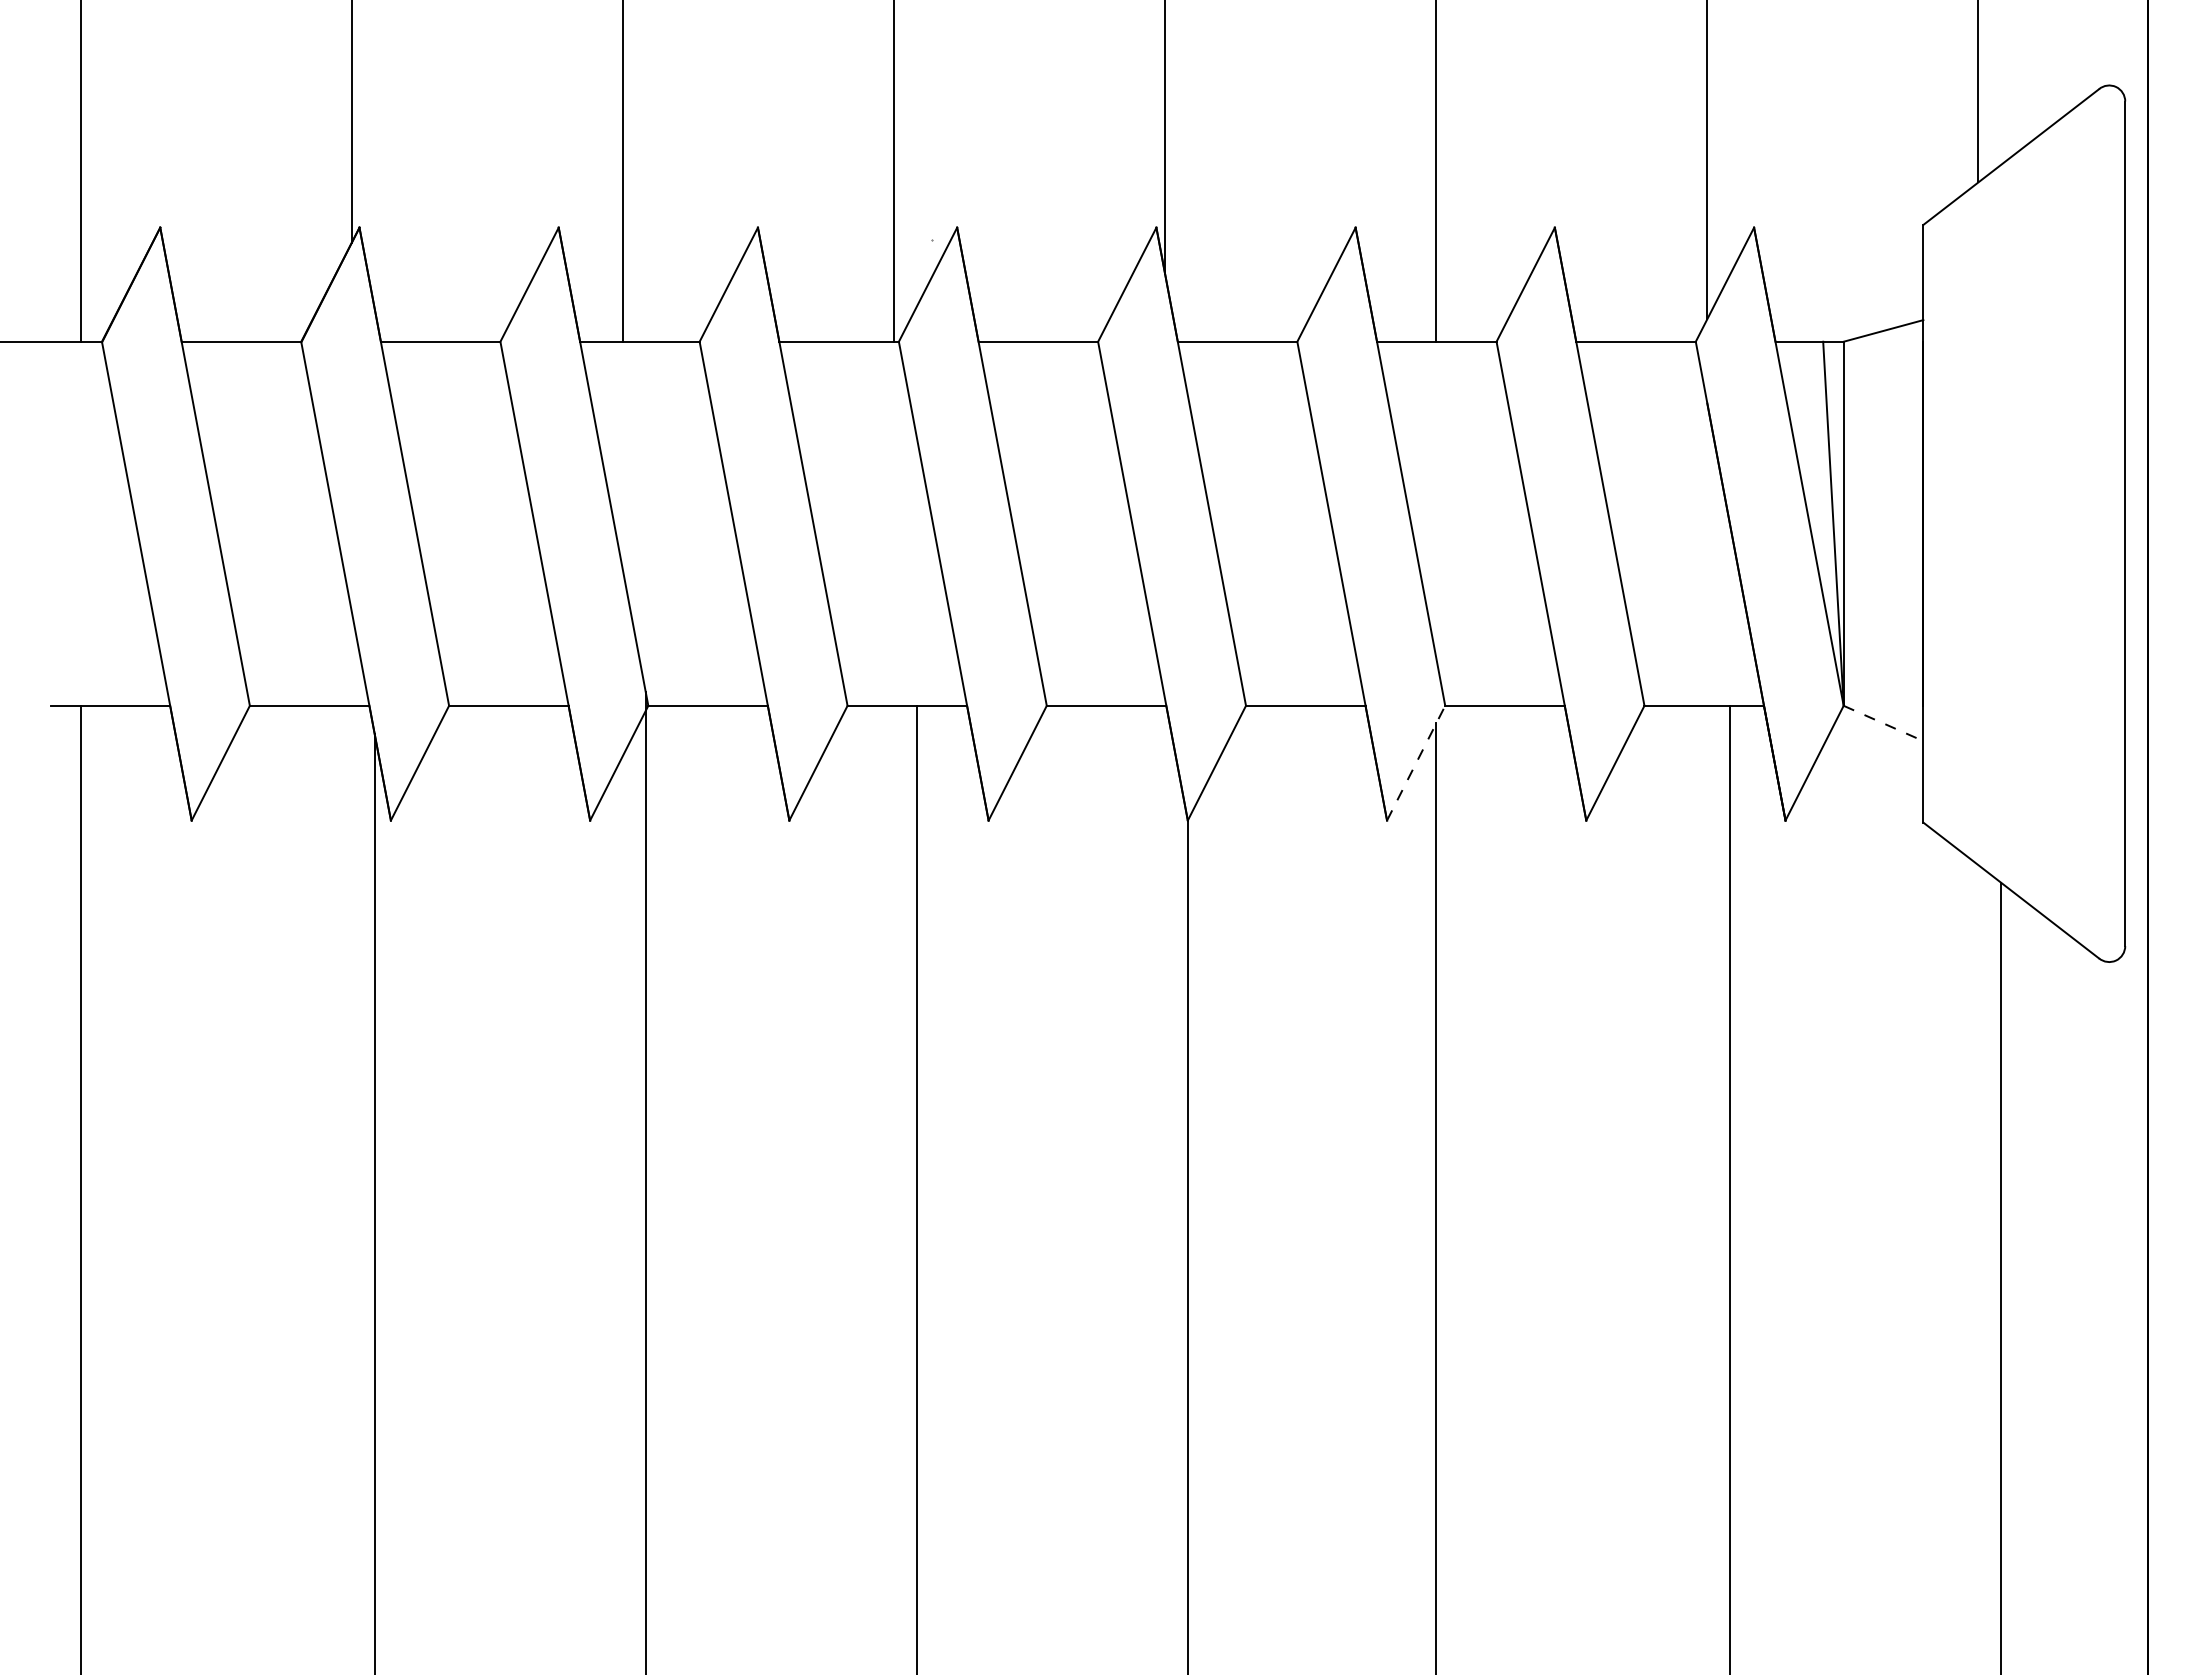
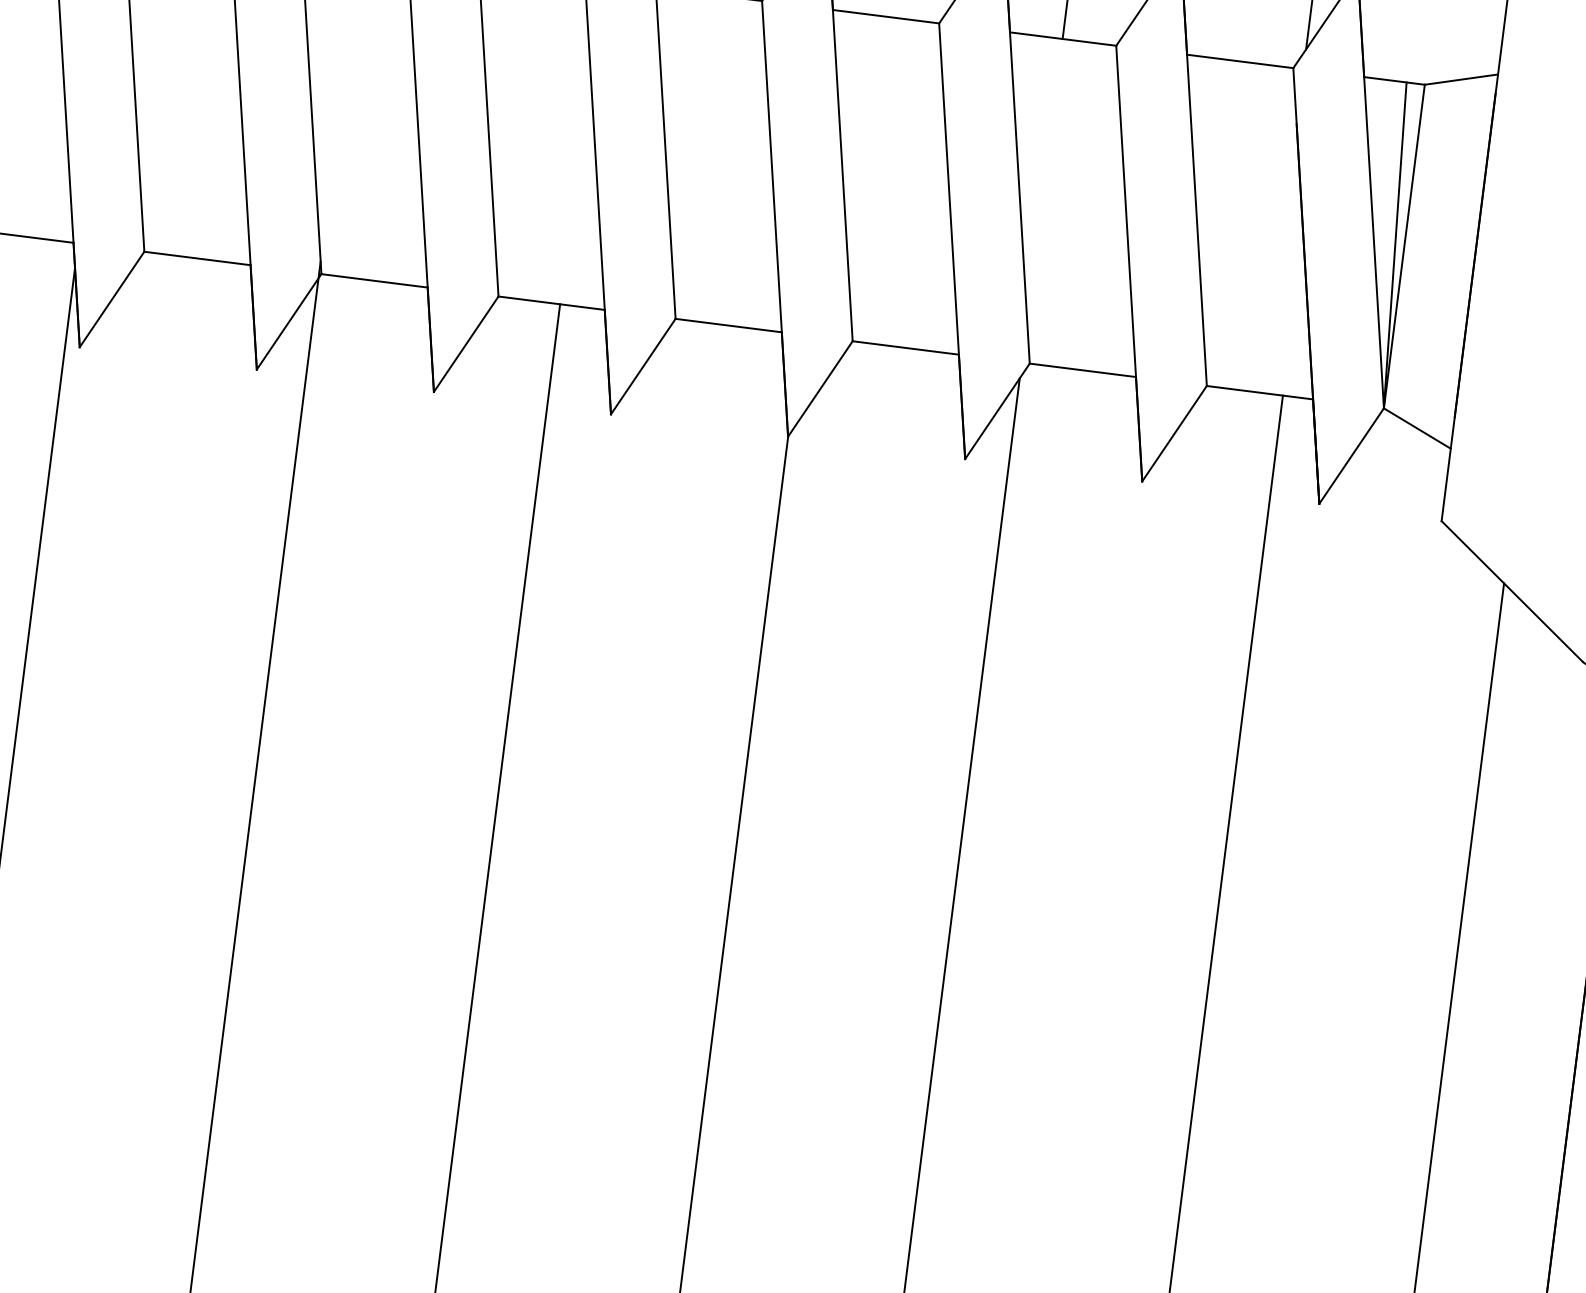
line: (1883, 723) -> (1417, 428), dashed -> solid
line: (1416, 762) -> (997, 410), dashed -> solid

